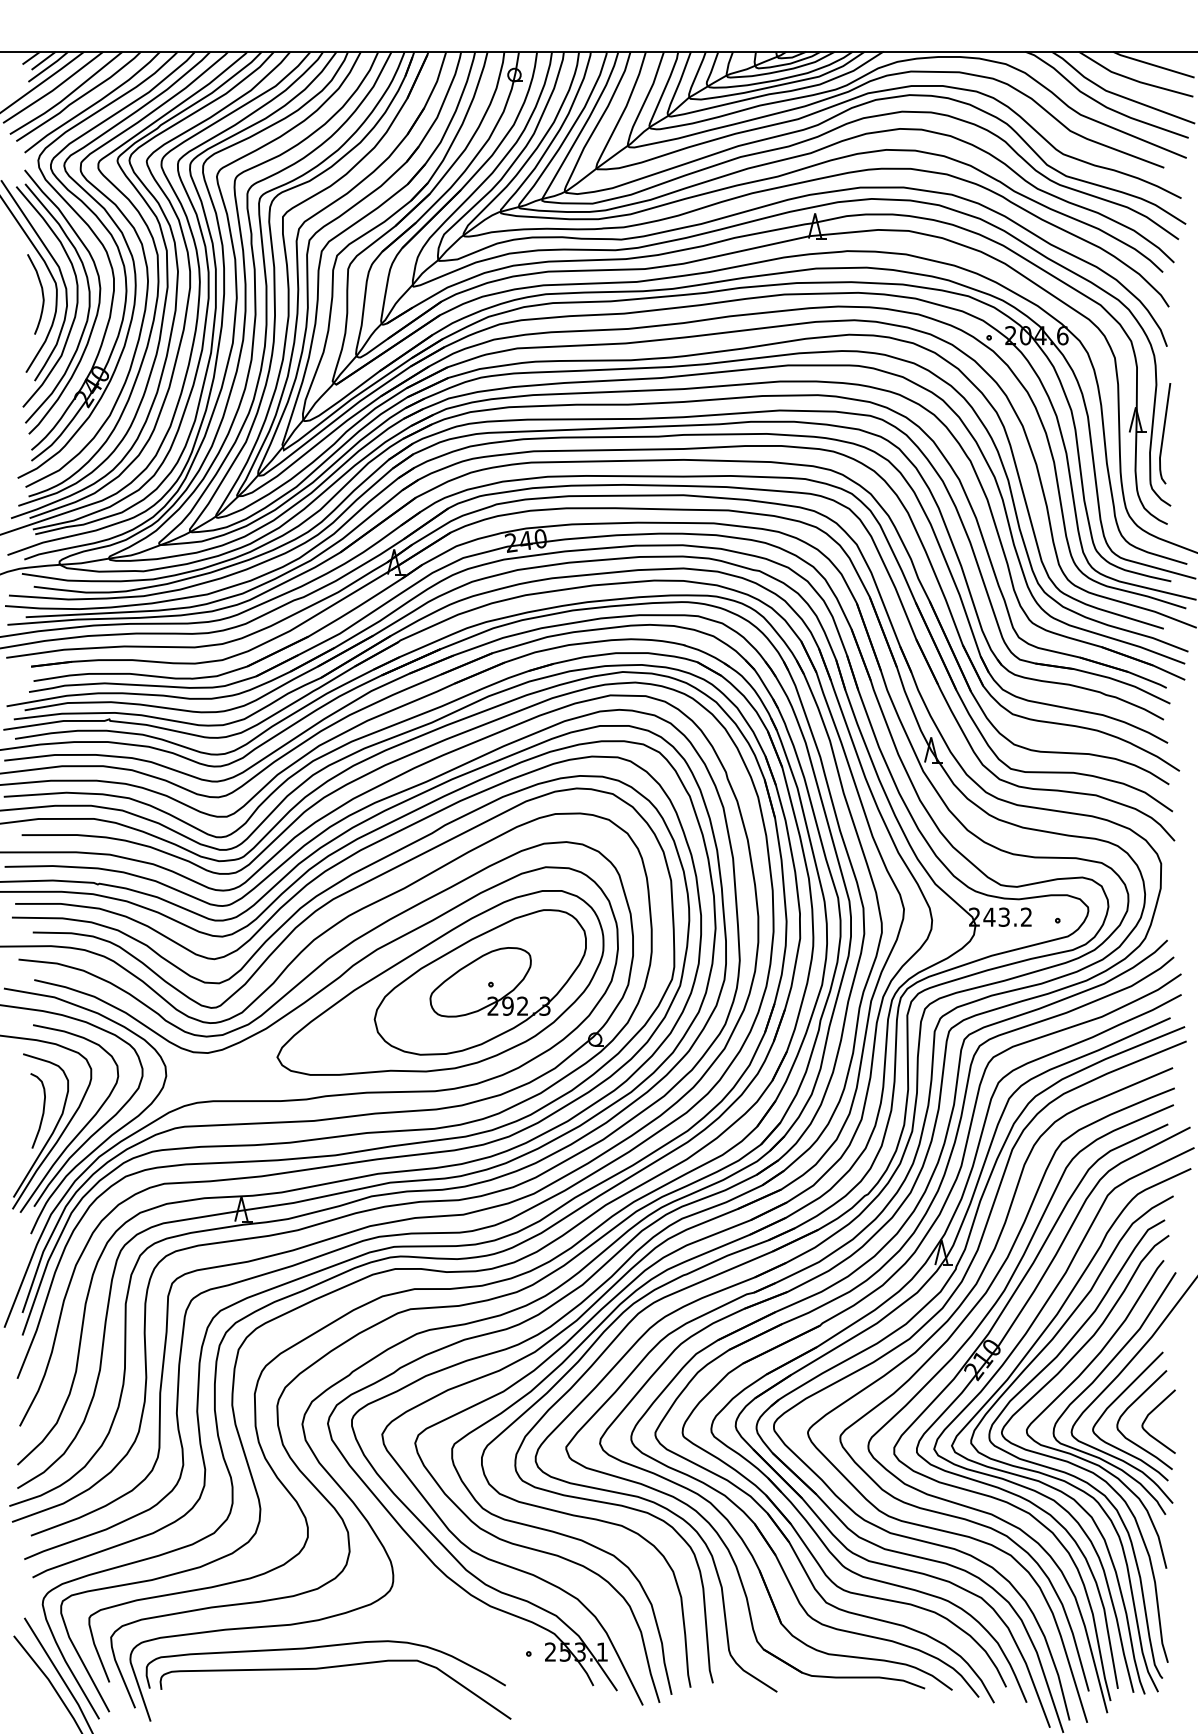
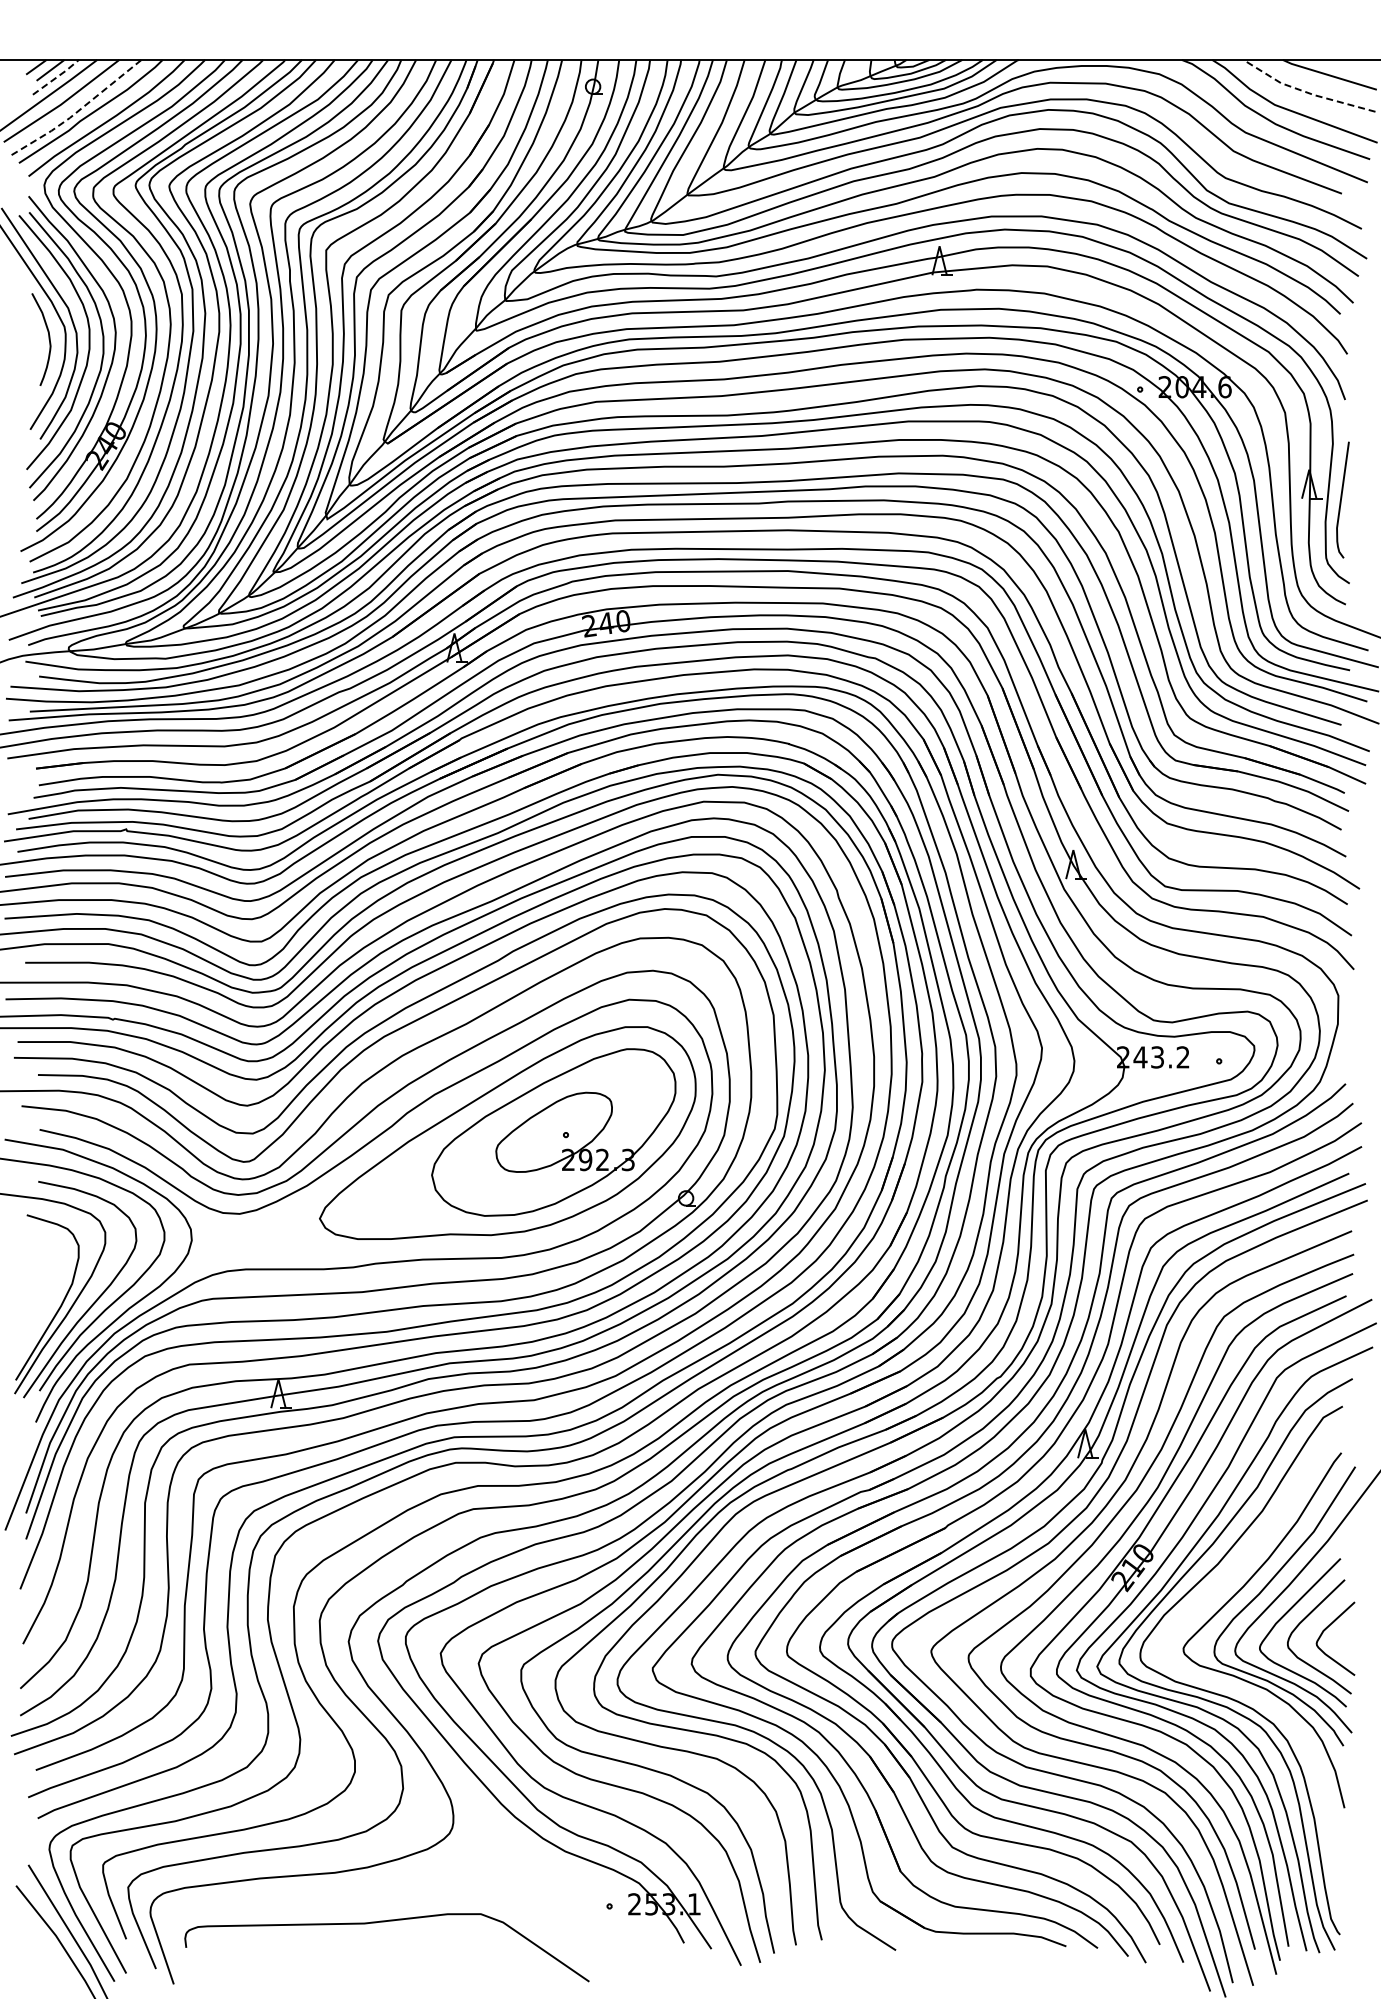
line: (48, 66) -> (56, 77), solid -> dashed
line: (1133, 79) -> (1306, 92), solid -> dashed
line: (67, 96) -> (78, 111), solid -> dashed
curve: (42, 1110) -> (49, 1280), removed
curve: (1077, 1464) -> (1241, 1688), removed
curve: (325, 1647) -> (375, 1898), removed

